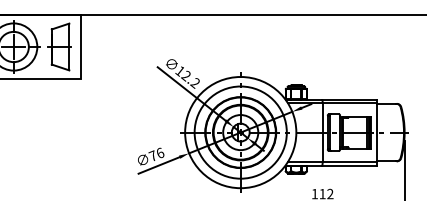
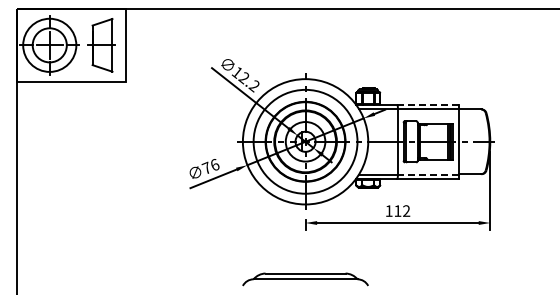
line: (349, 99) -> (428, 104), solid -> dashed
line: (349, 161) -> (428, 174), solid -> dashed

